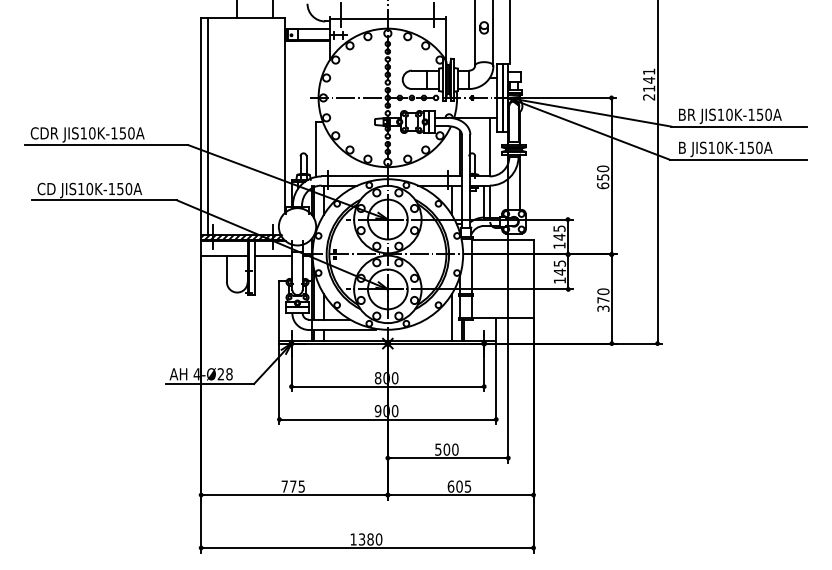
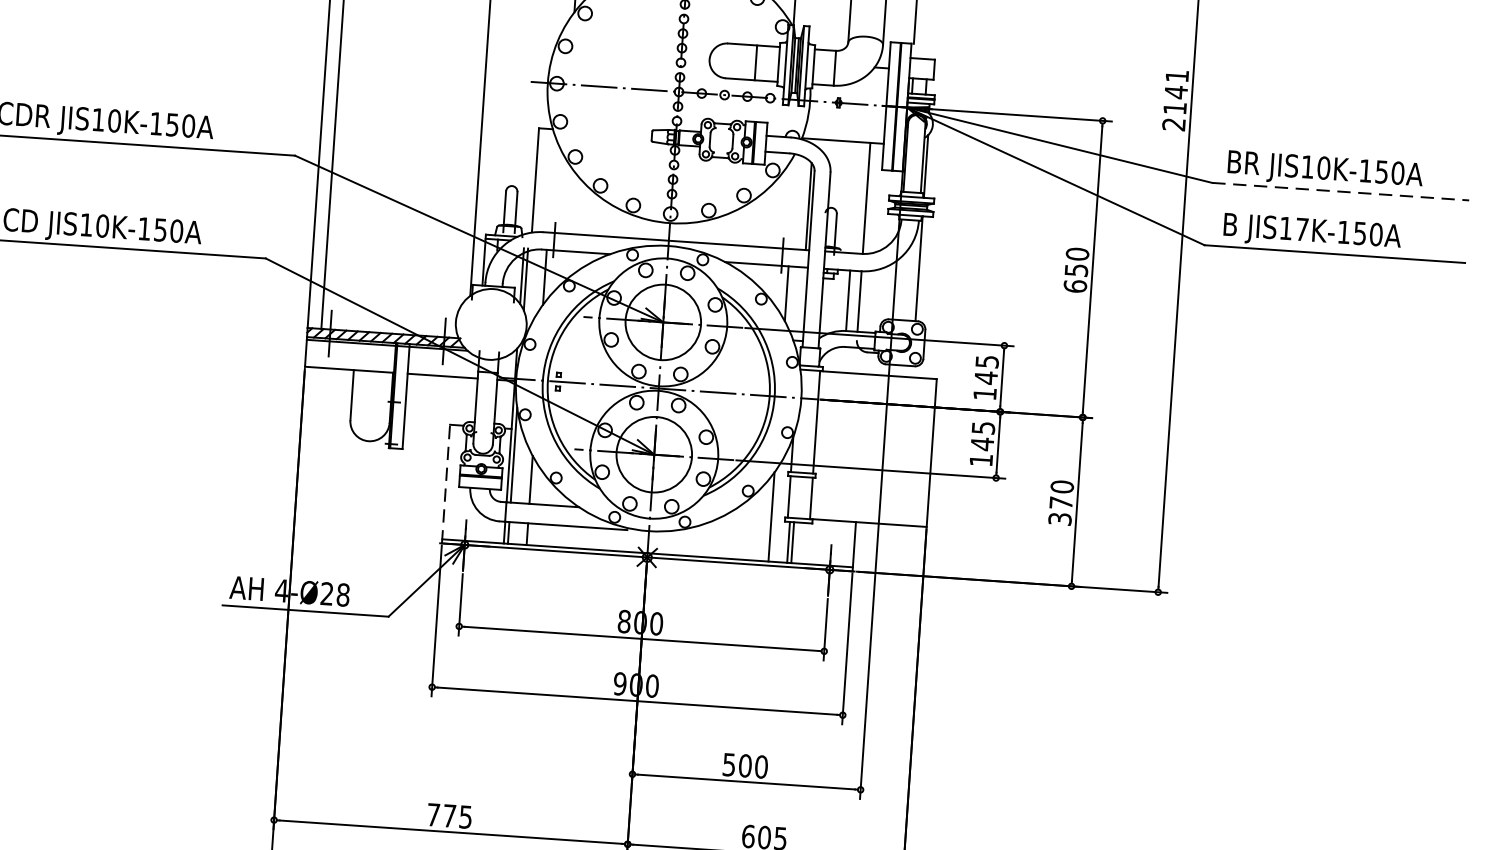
line: (739, 126) -> (1341, 191), solid -> dashed
text: (720, 147) -> (1302, 228), JIS10K-150A -> JIS17K-150A
line: (279, 311) -> (446, 482), solid -> dashed

